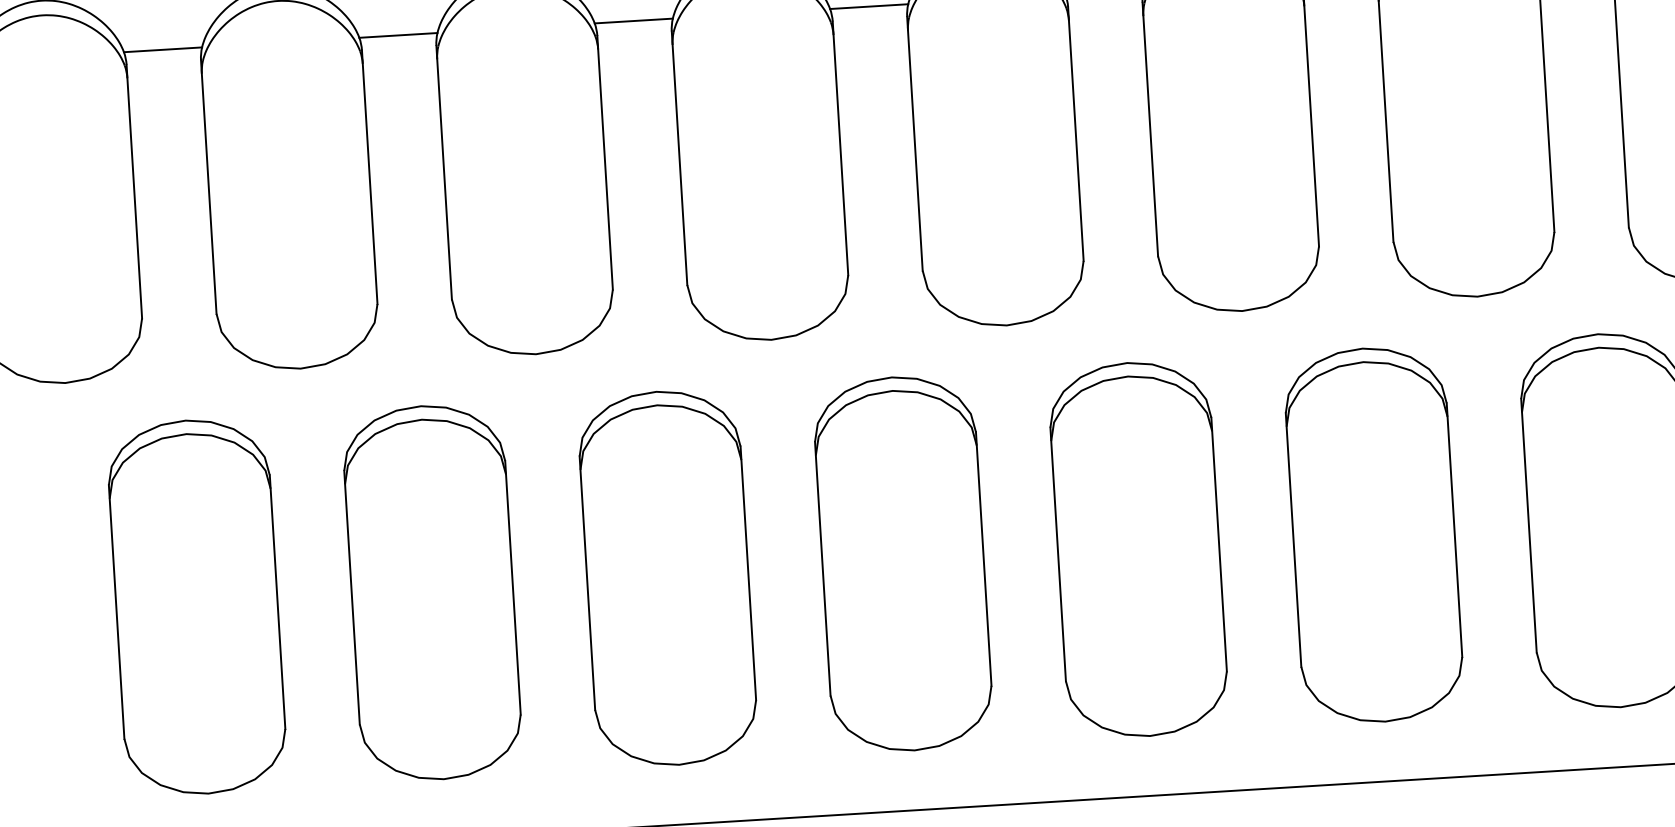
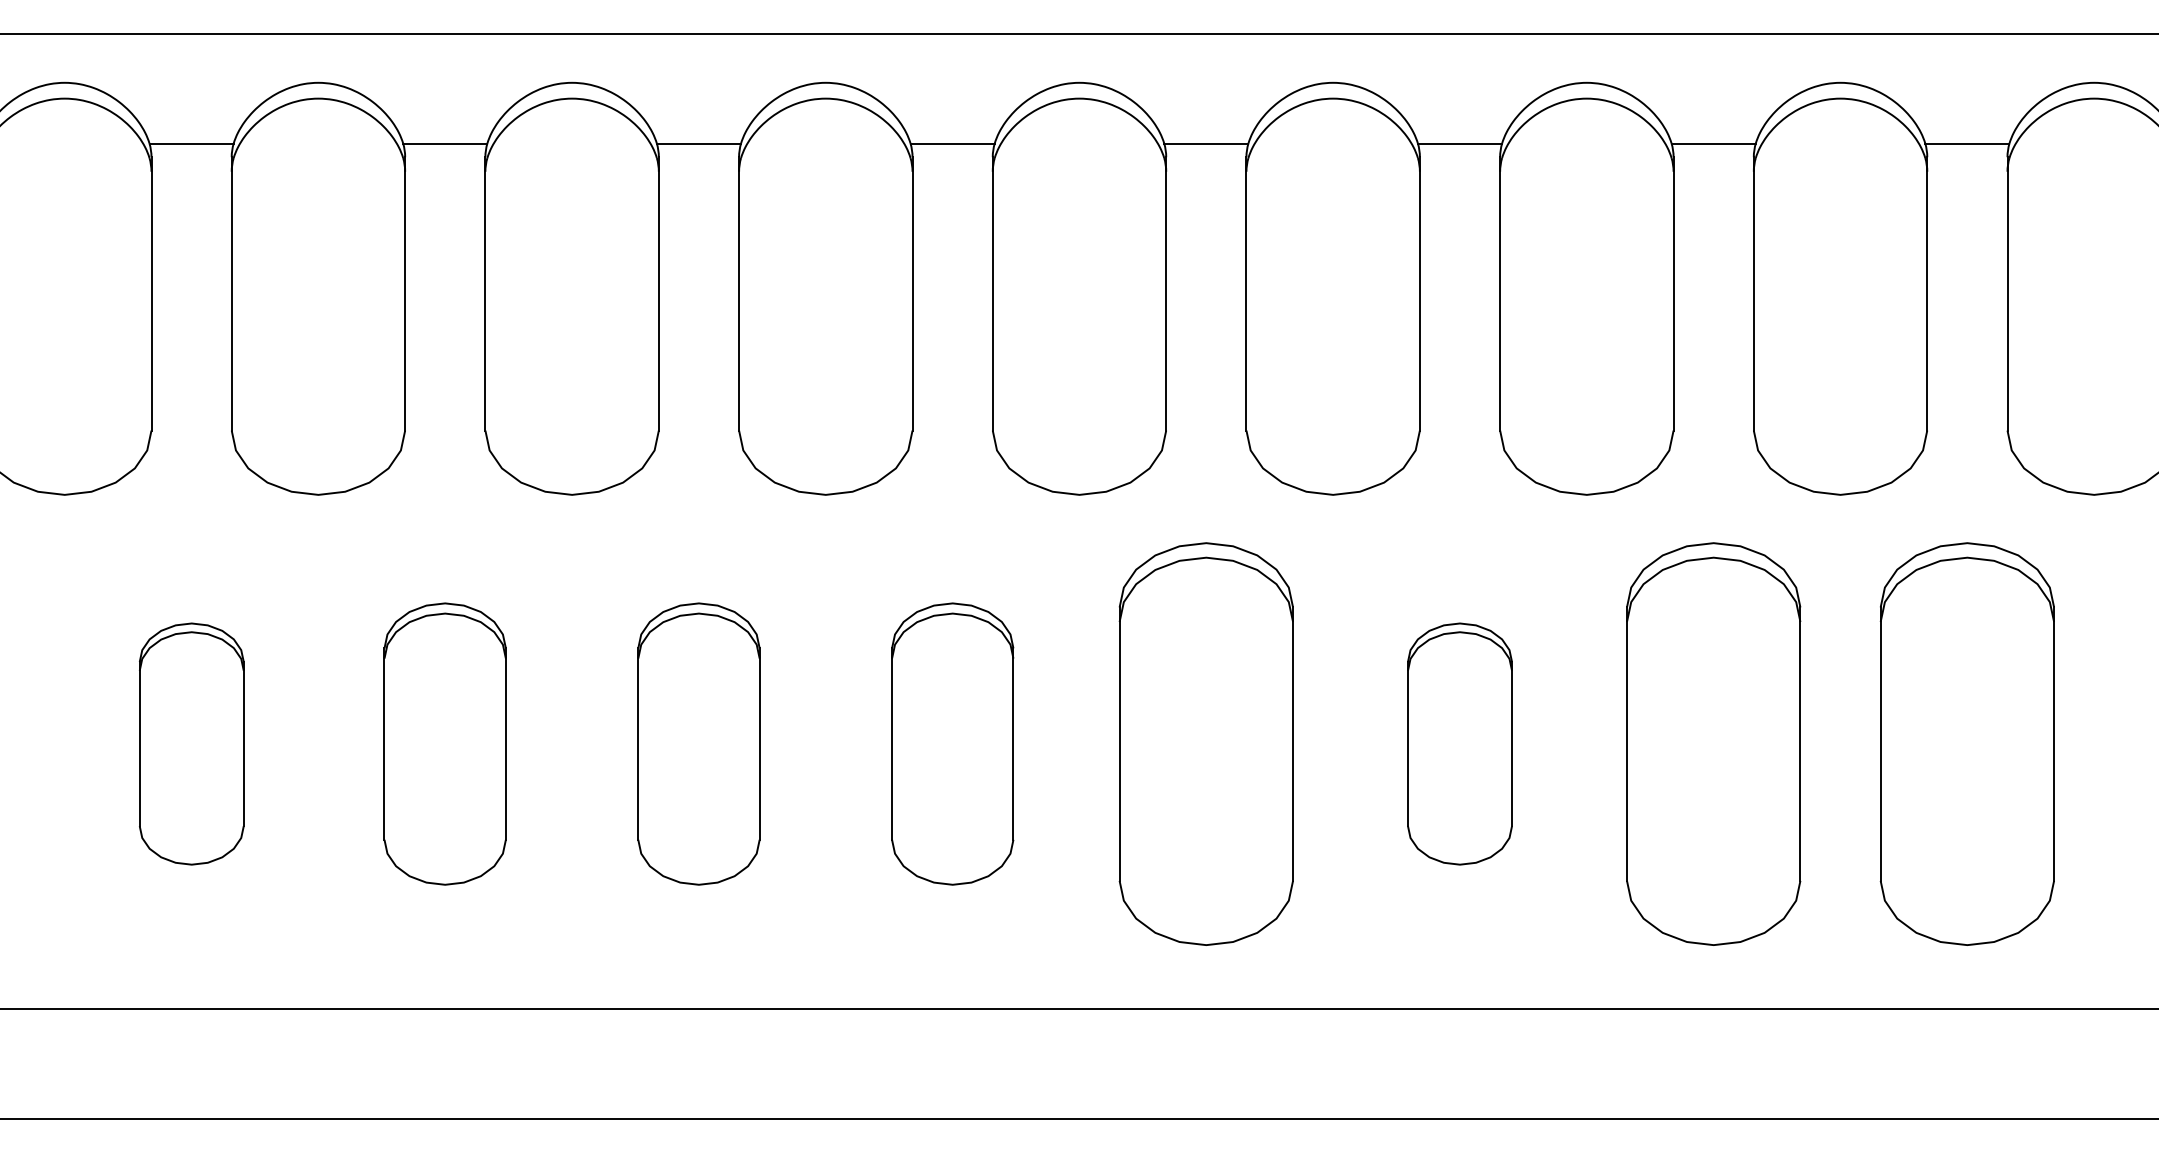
part: (1373, 534) -> (1459, 743), size x0.6
part: (903, 563) -> (952, 743), size x0.7
part: (667, 577) -> (698, 743), size x0.7
part: (431, 592) -> (444, 743), size x0.7
part: (196, 606) -> (191, 743), size x0.6

